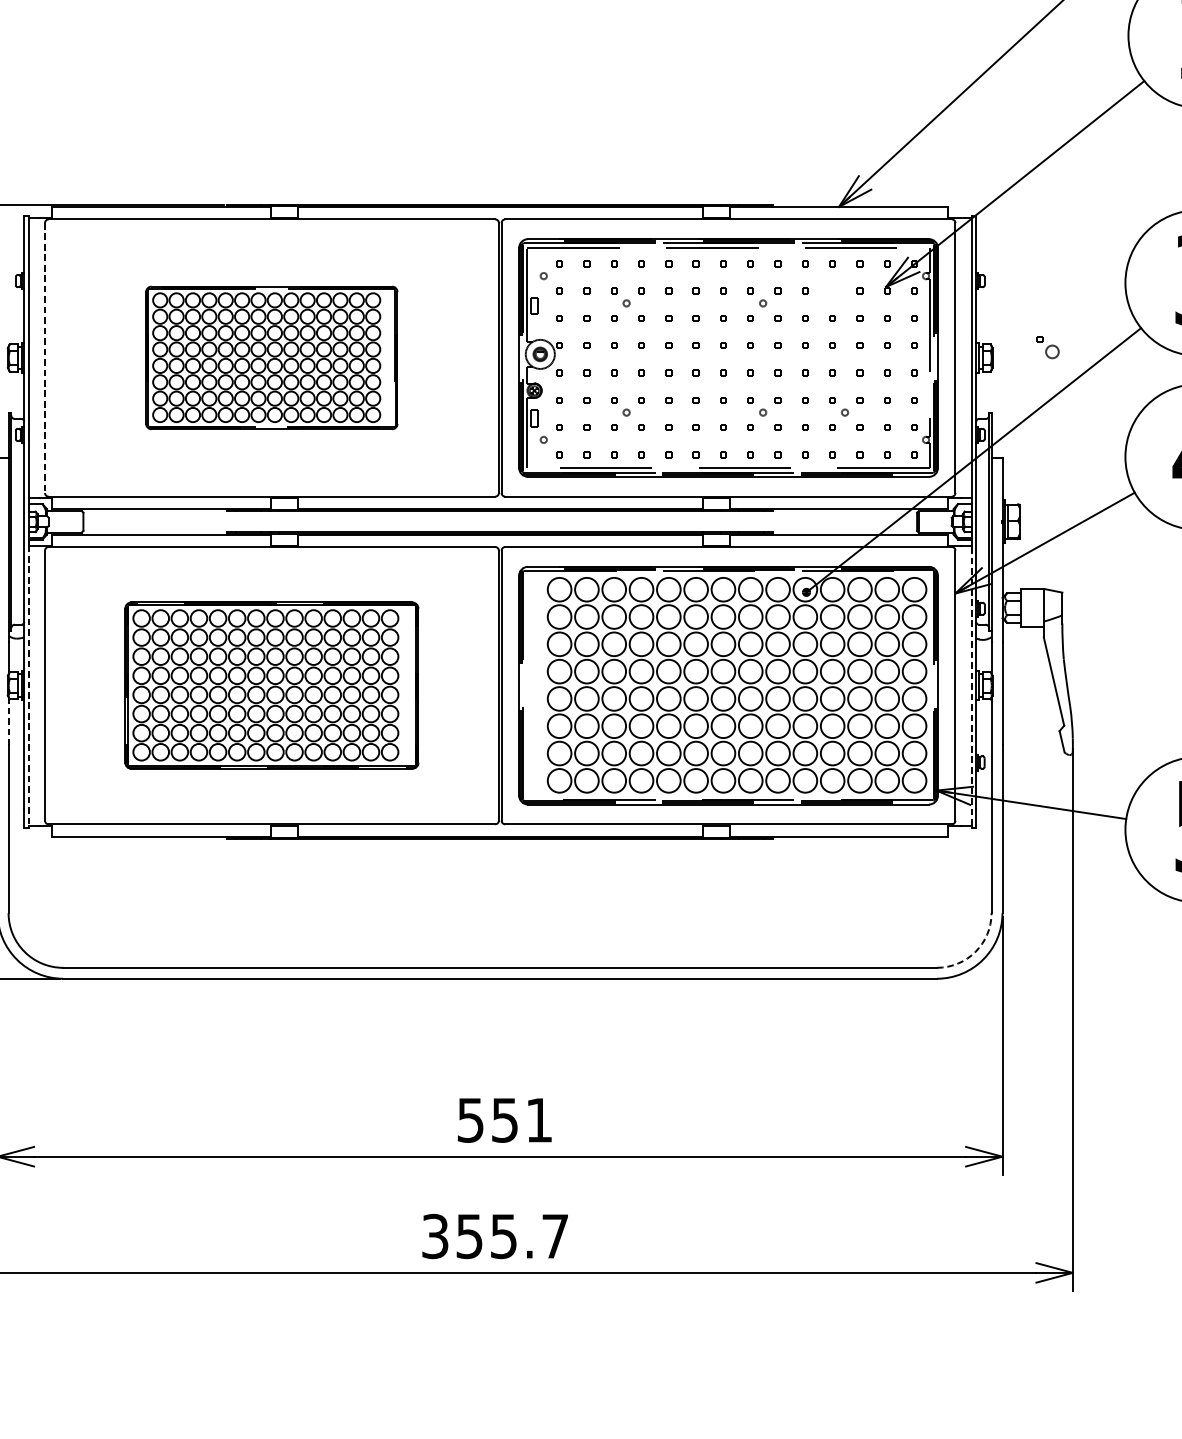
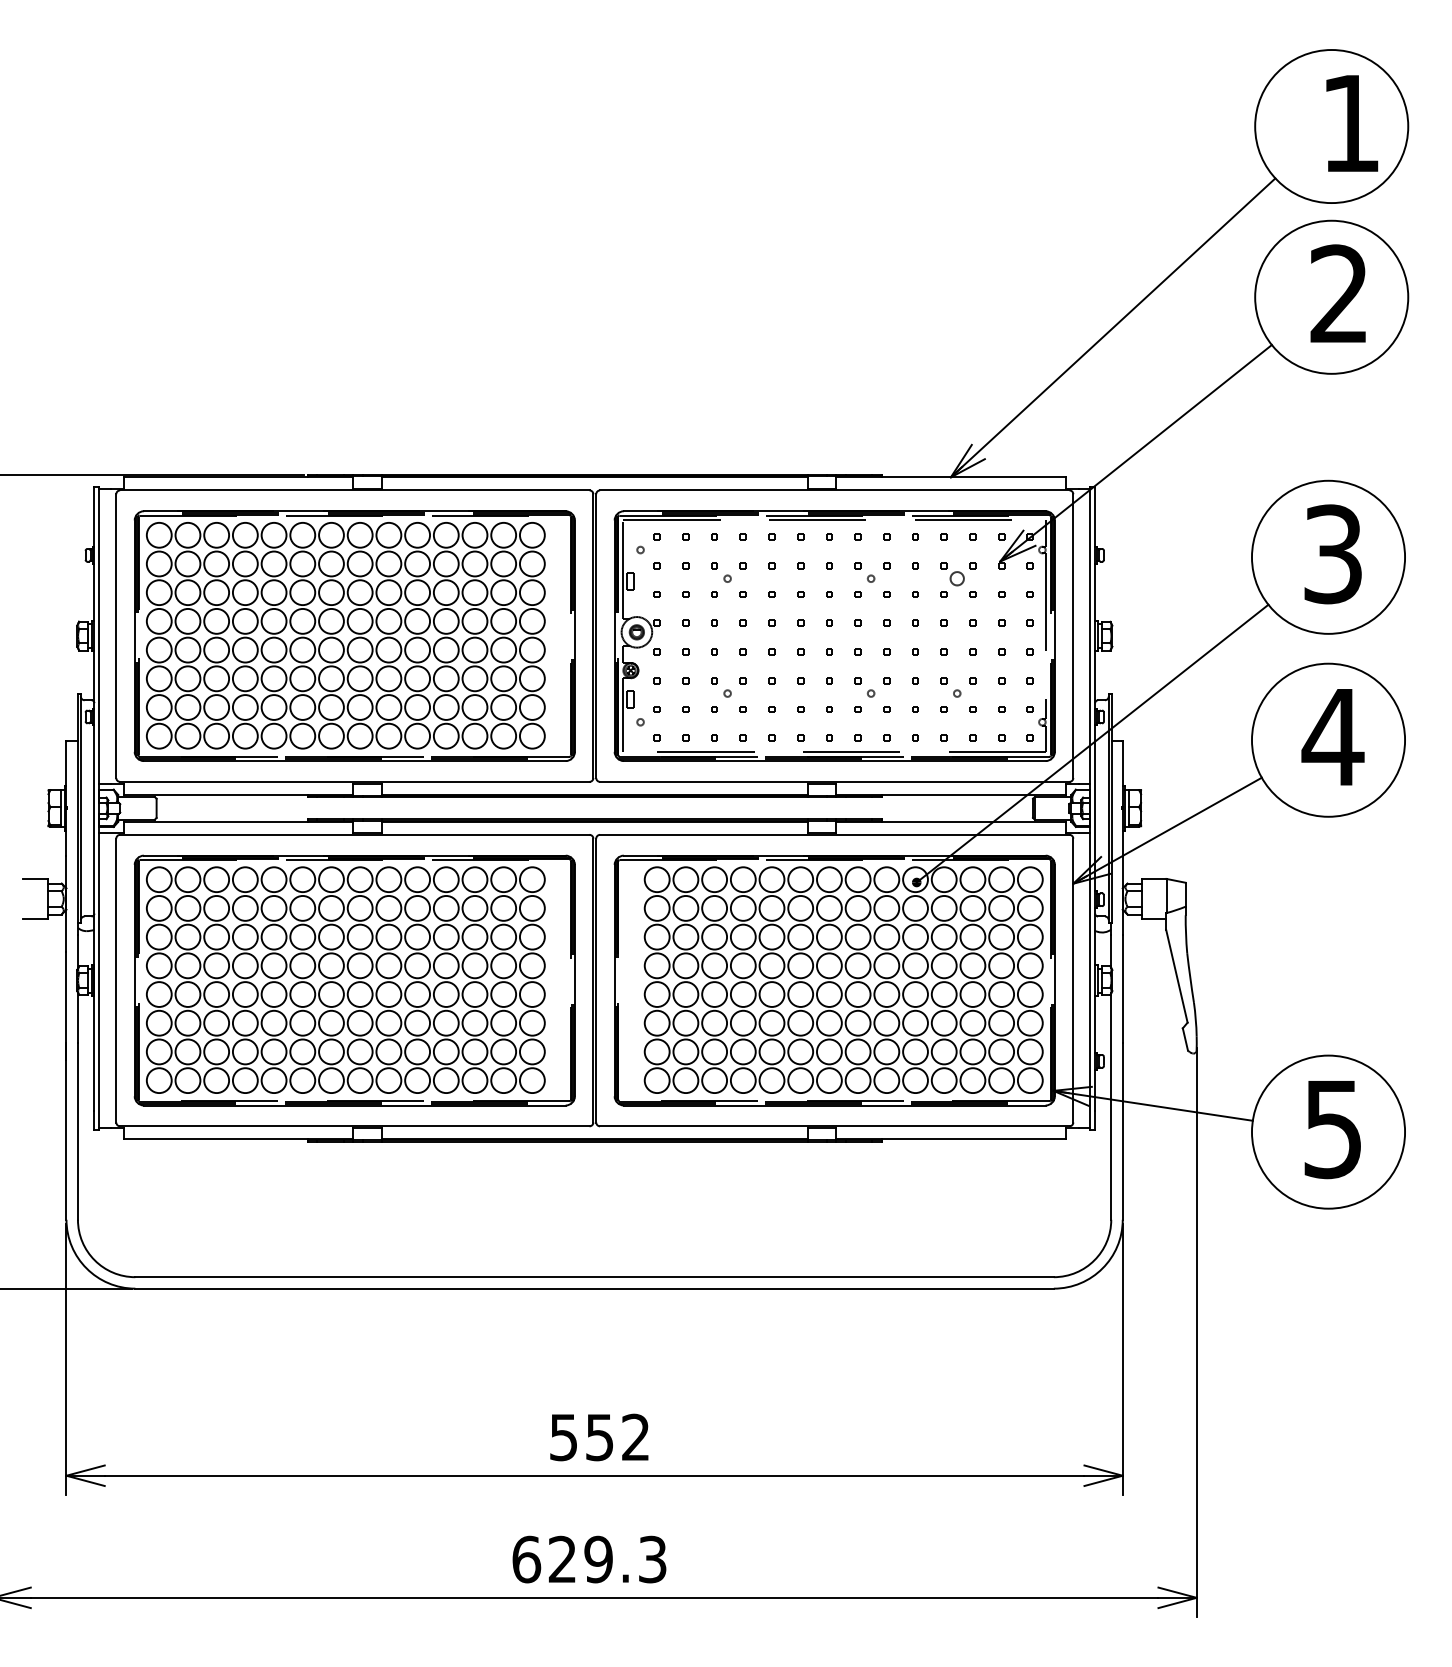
part: (1047, 347) -> (952, 574), moved
part: (271, 357) -> (354, 635), size x1.67
line: (45, 358) -> (116, 636), dashed -> solid
part: (271, 685) -> (354, 980), size x1.43
line: (971, 685) -> (1090, 980), dashed -> solid
line: (29, 686) -> (99, 981), dashed -> solid
line: (8, 721) -> (77, 1018), dashed -> solid
arc: (975, 951) -> (1094, 1260), dashed -> solid
text: (538, 1119) -> (635, 1436), 551 -> 552
text: (495, 1236) -> (589, 1559), 355.7 -> 629.3

